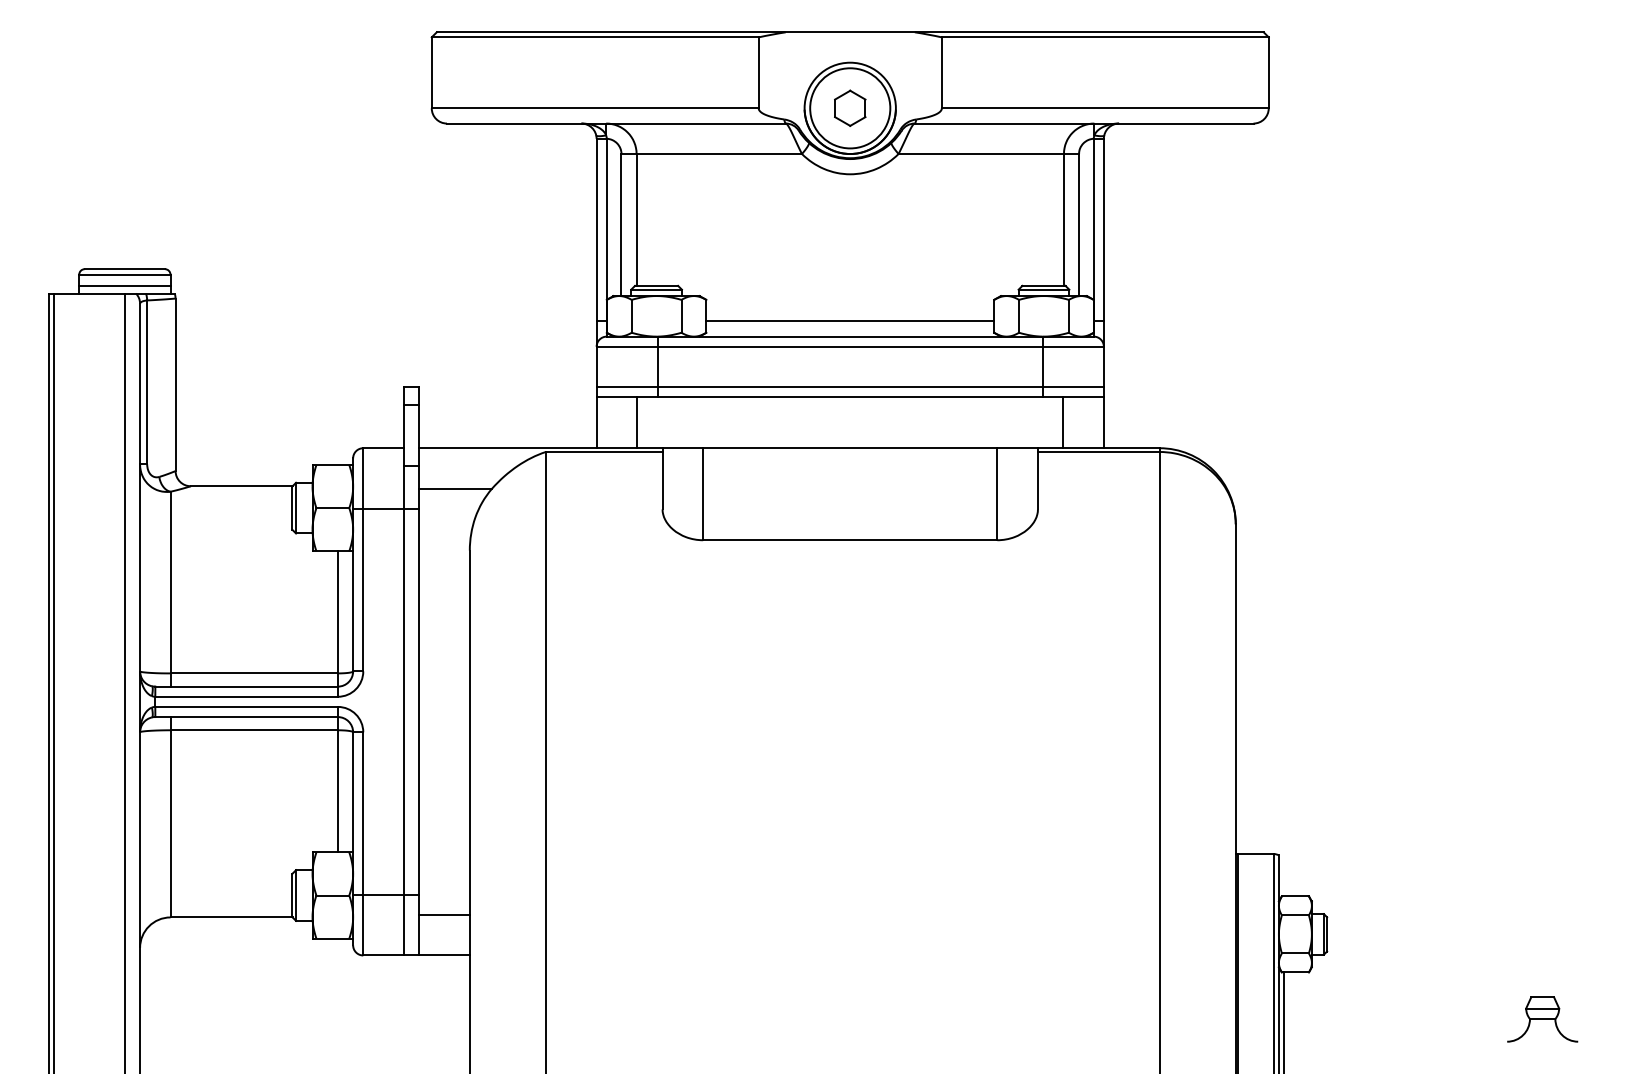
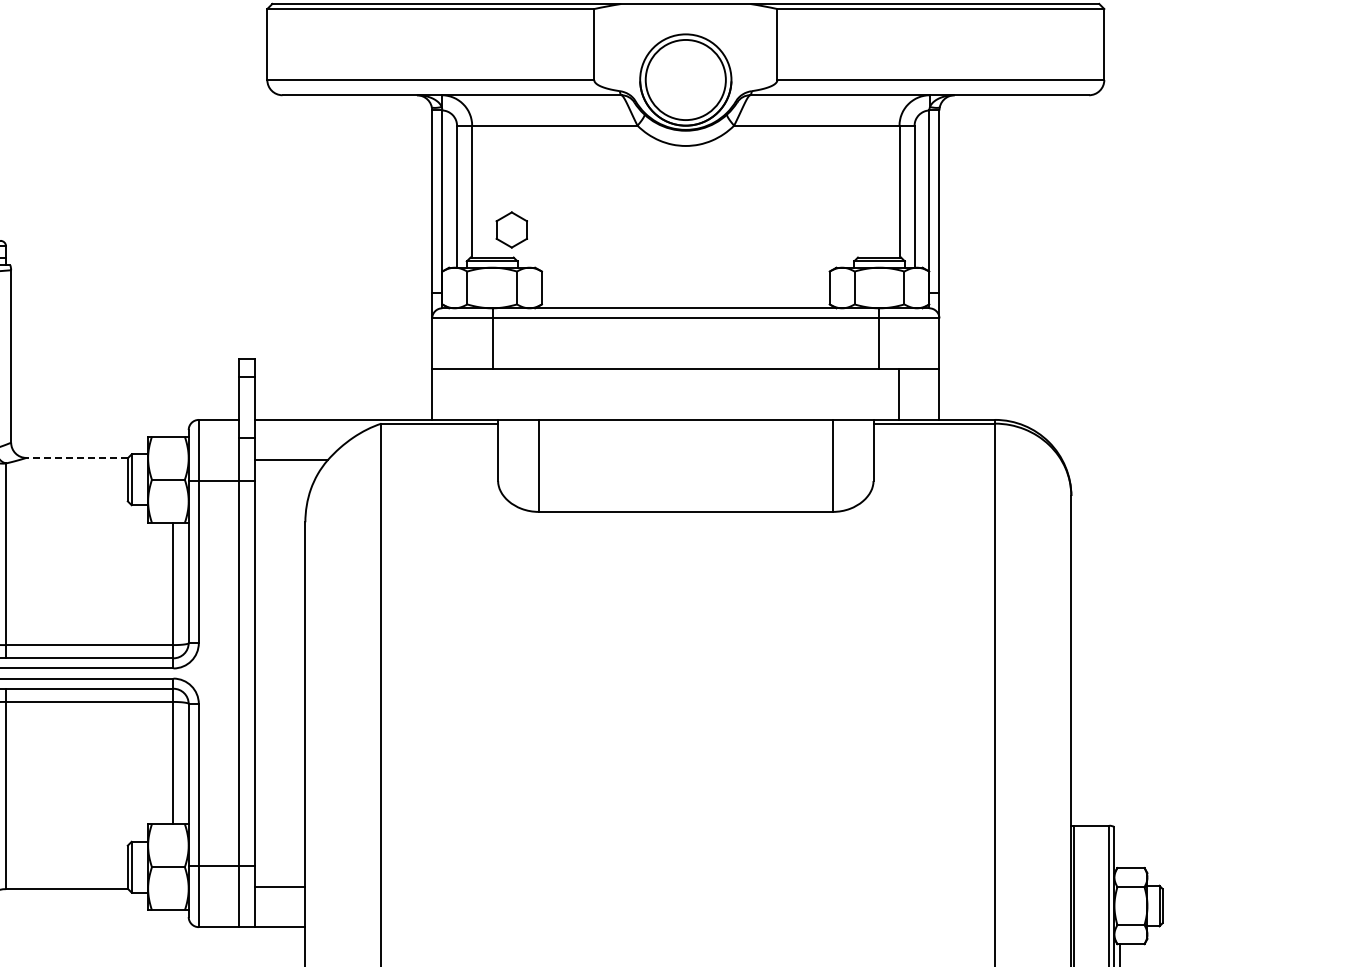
part: (850, 107) -> (512, 229), moved
line: (850, 321) -> (686, 293), removed
line: (849, 387) -> (685, 359), removed
line: (637, 422) -> (473, 394), removed
line: (241, 486) -> (77, 458), solid -> dashed

